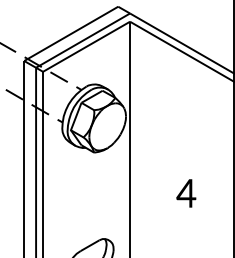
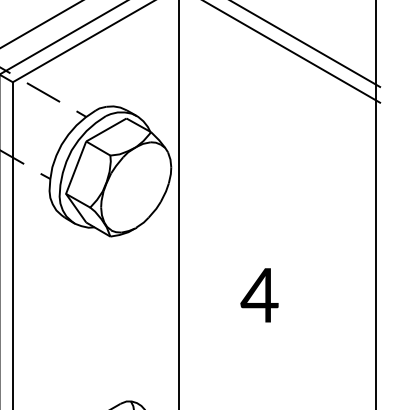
text: (186, 193) -> (259, 295), moved

